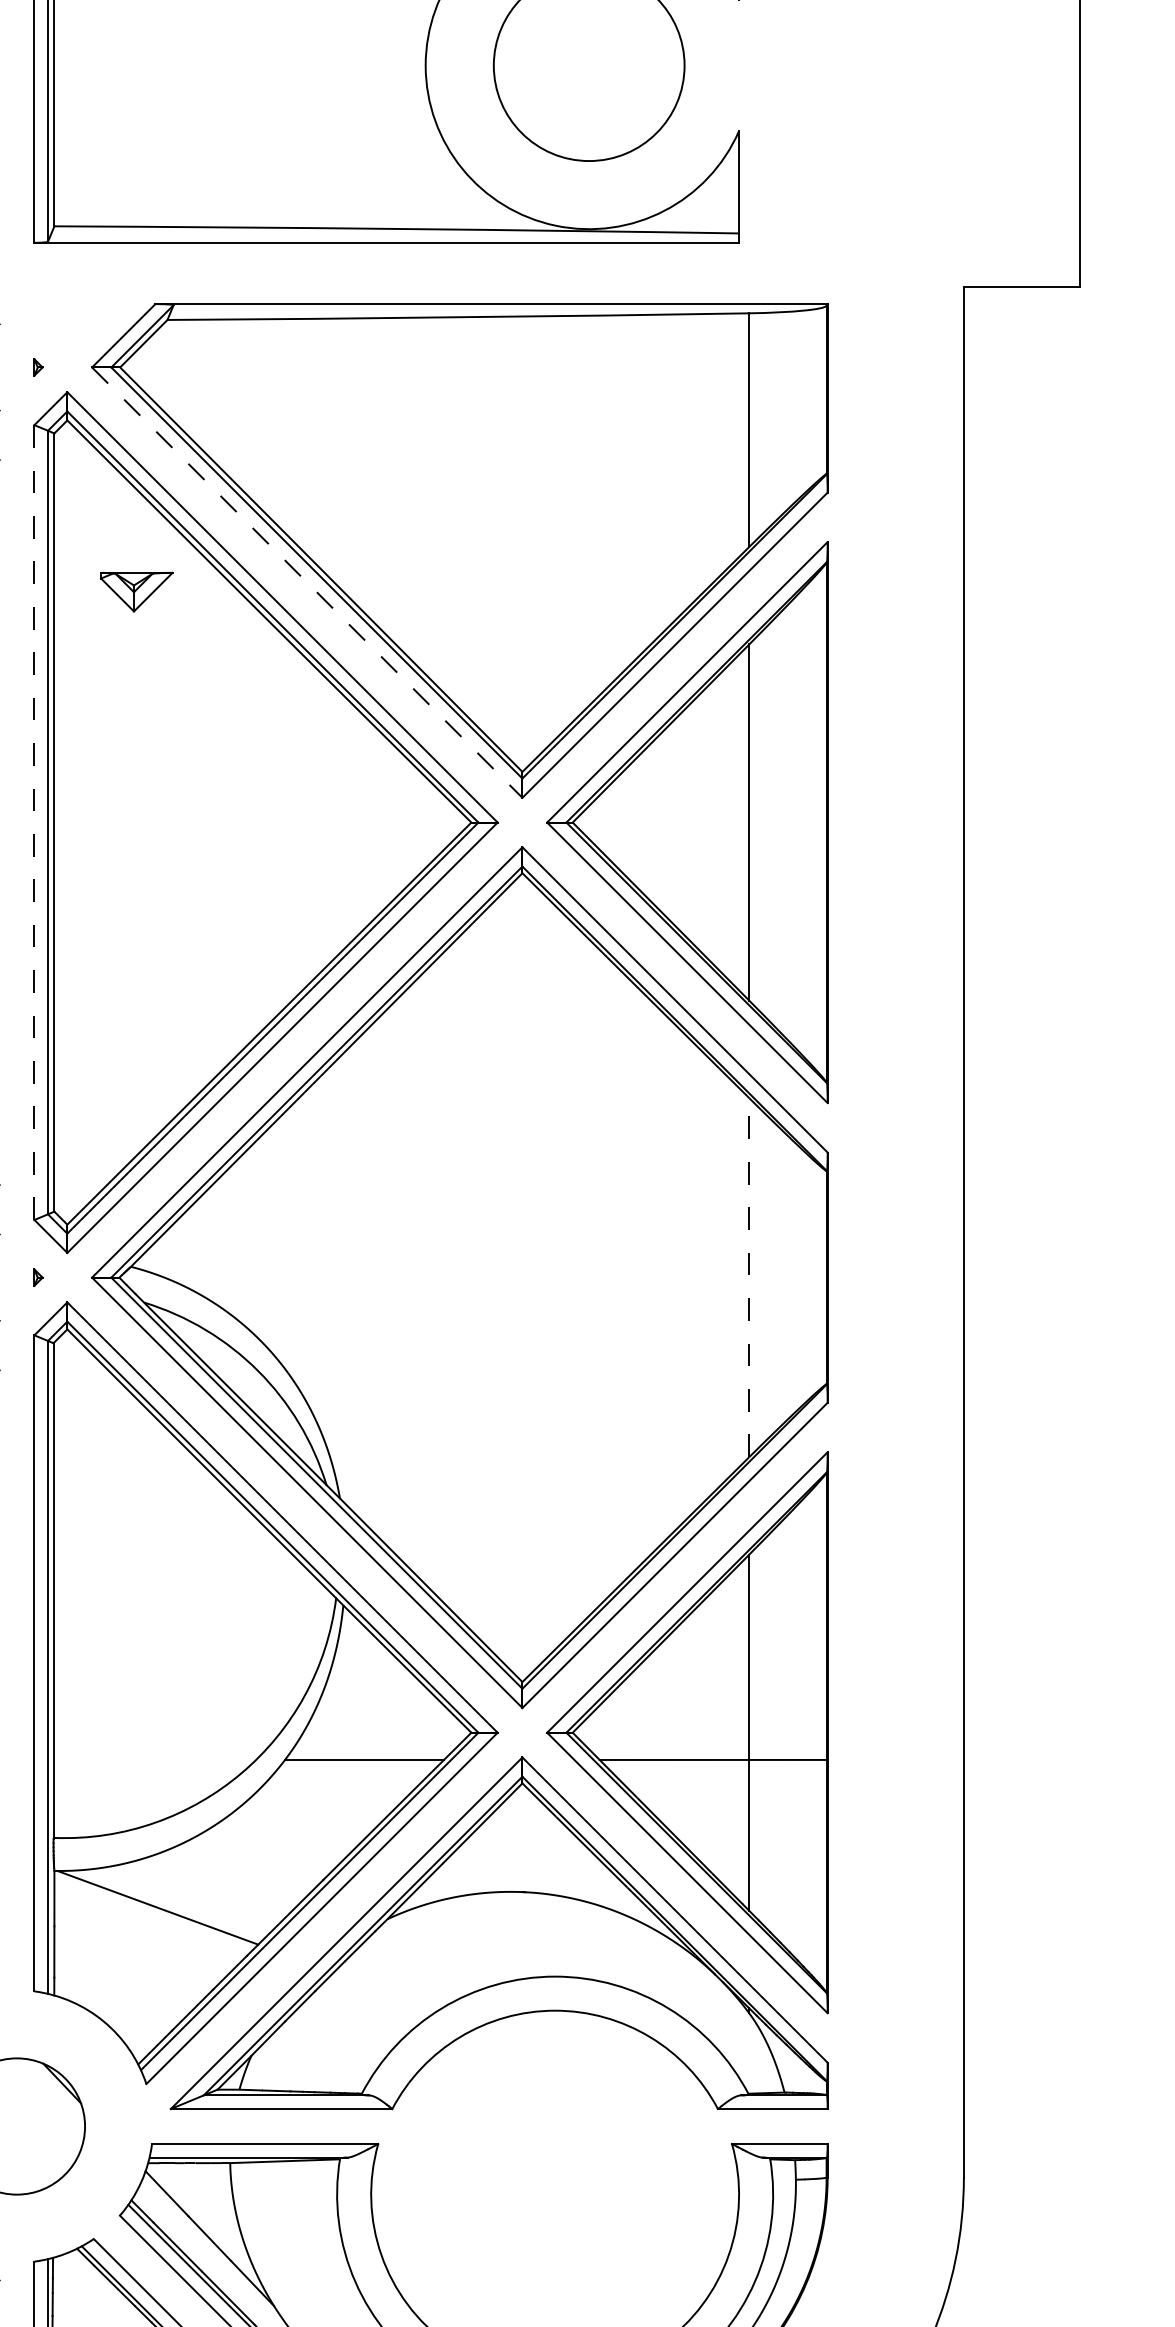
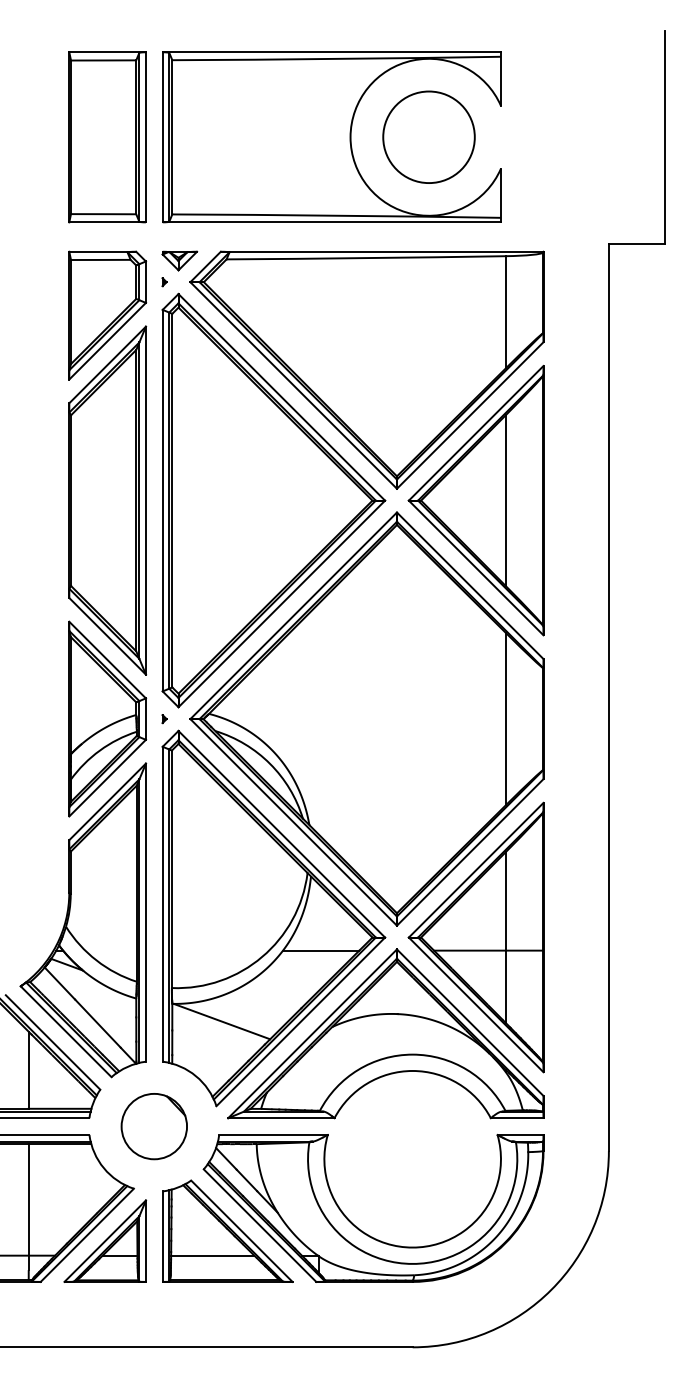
line: (308, 582) -> (294, 385), dashed -> solid
part: (136, 591) -> (179, 260), moved
line: (33, 822) -> (162, 500), dashed -> solid
line: (748, 1276) -> (505, 718), dashed -> solid

